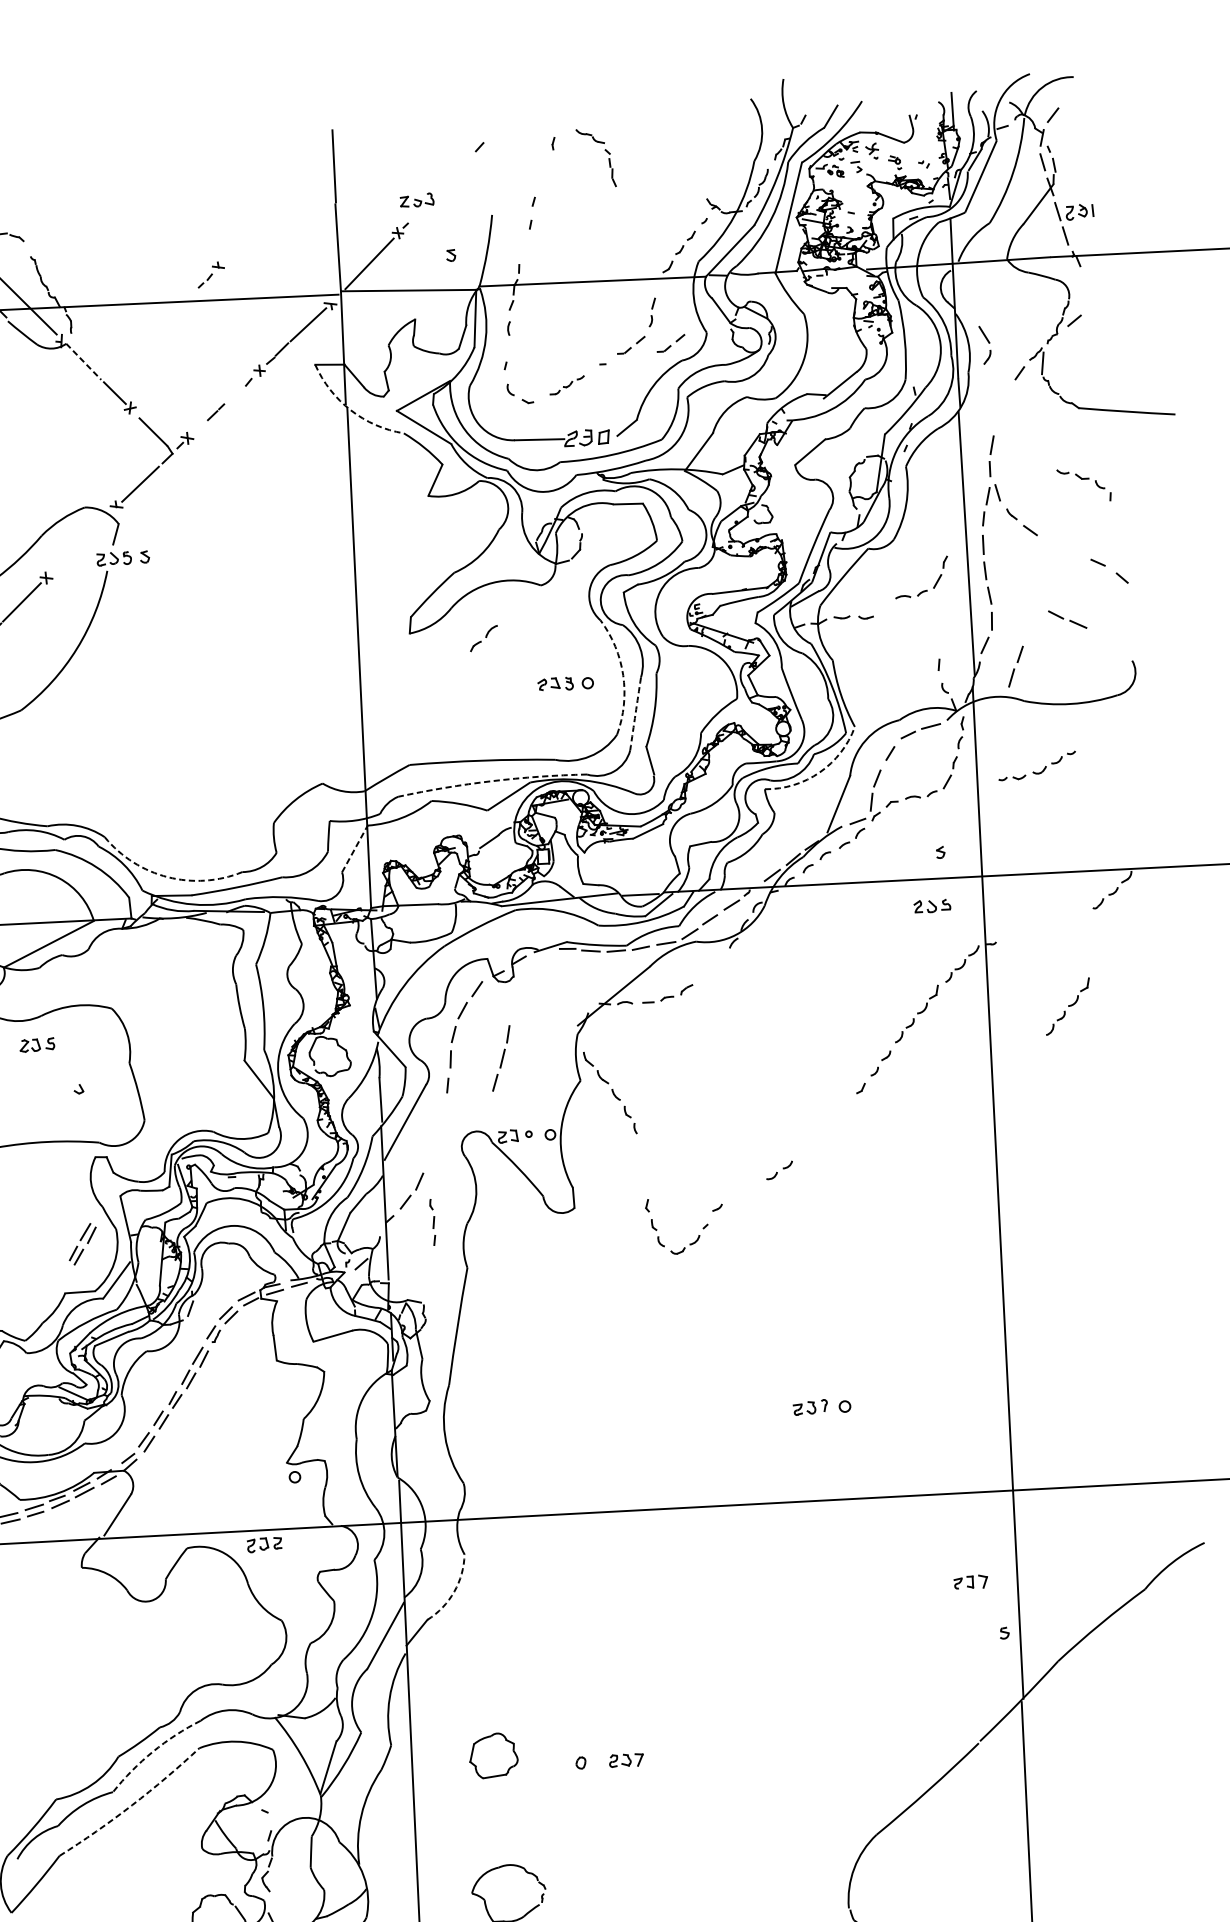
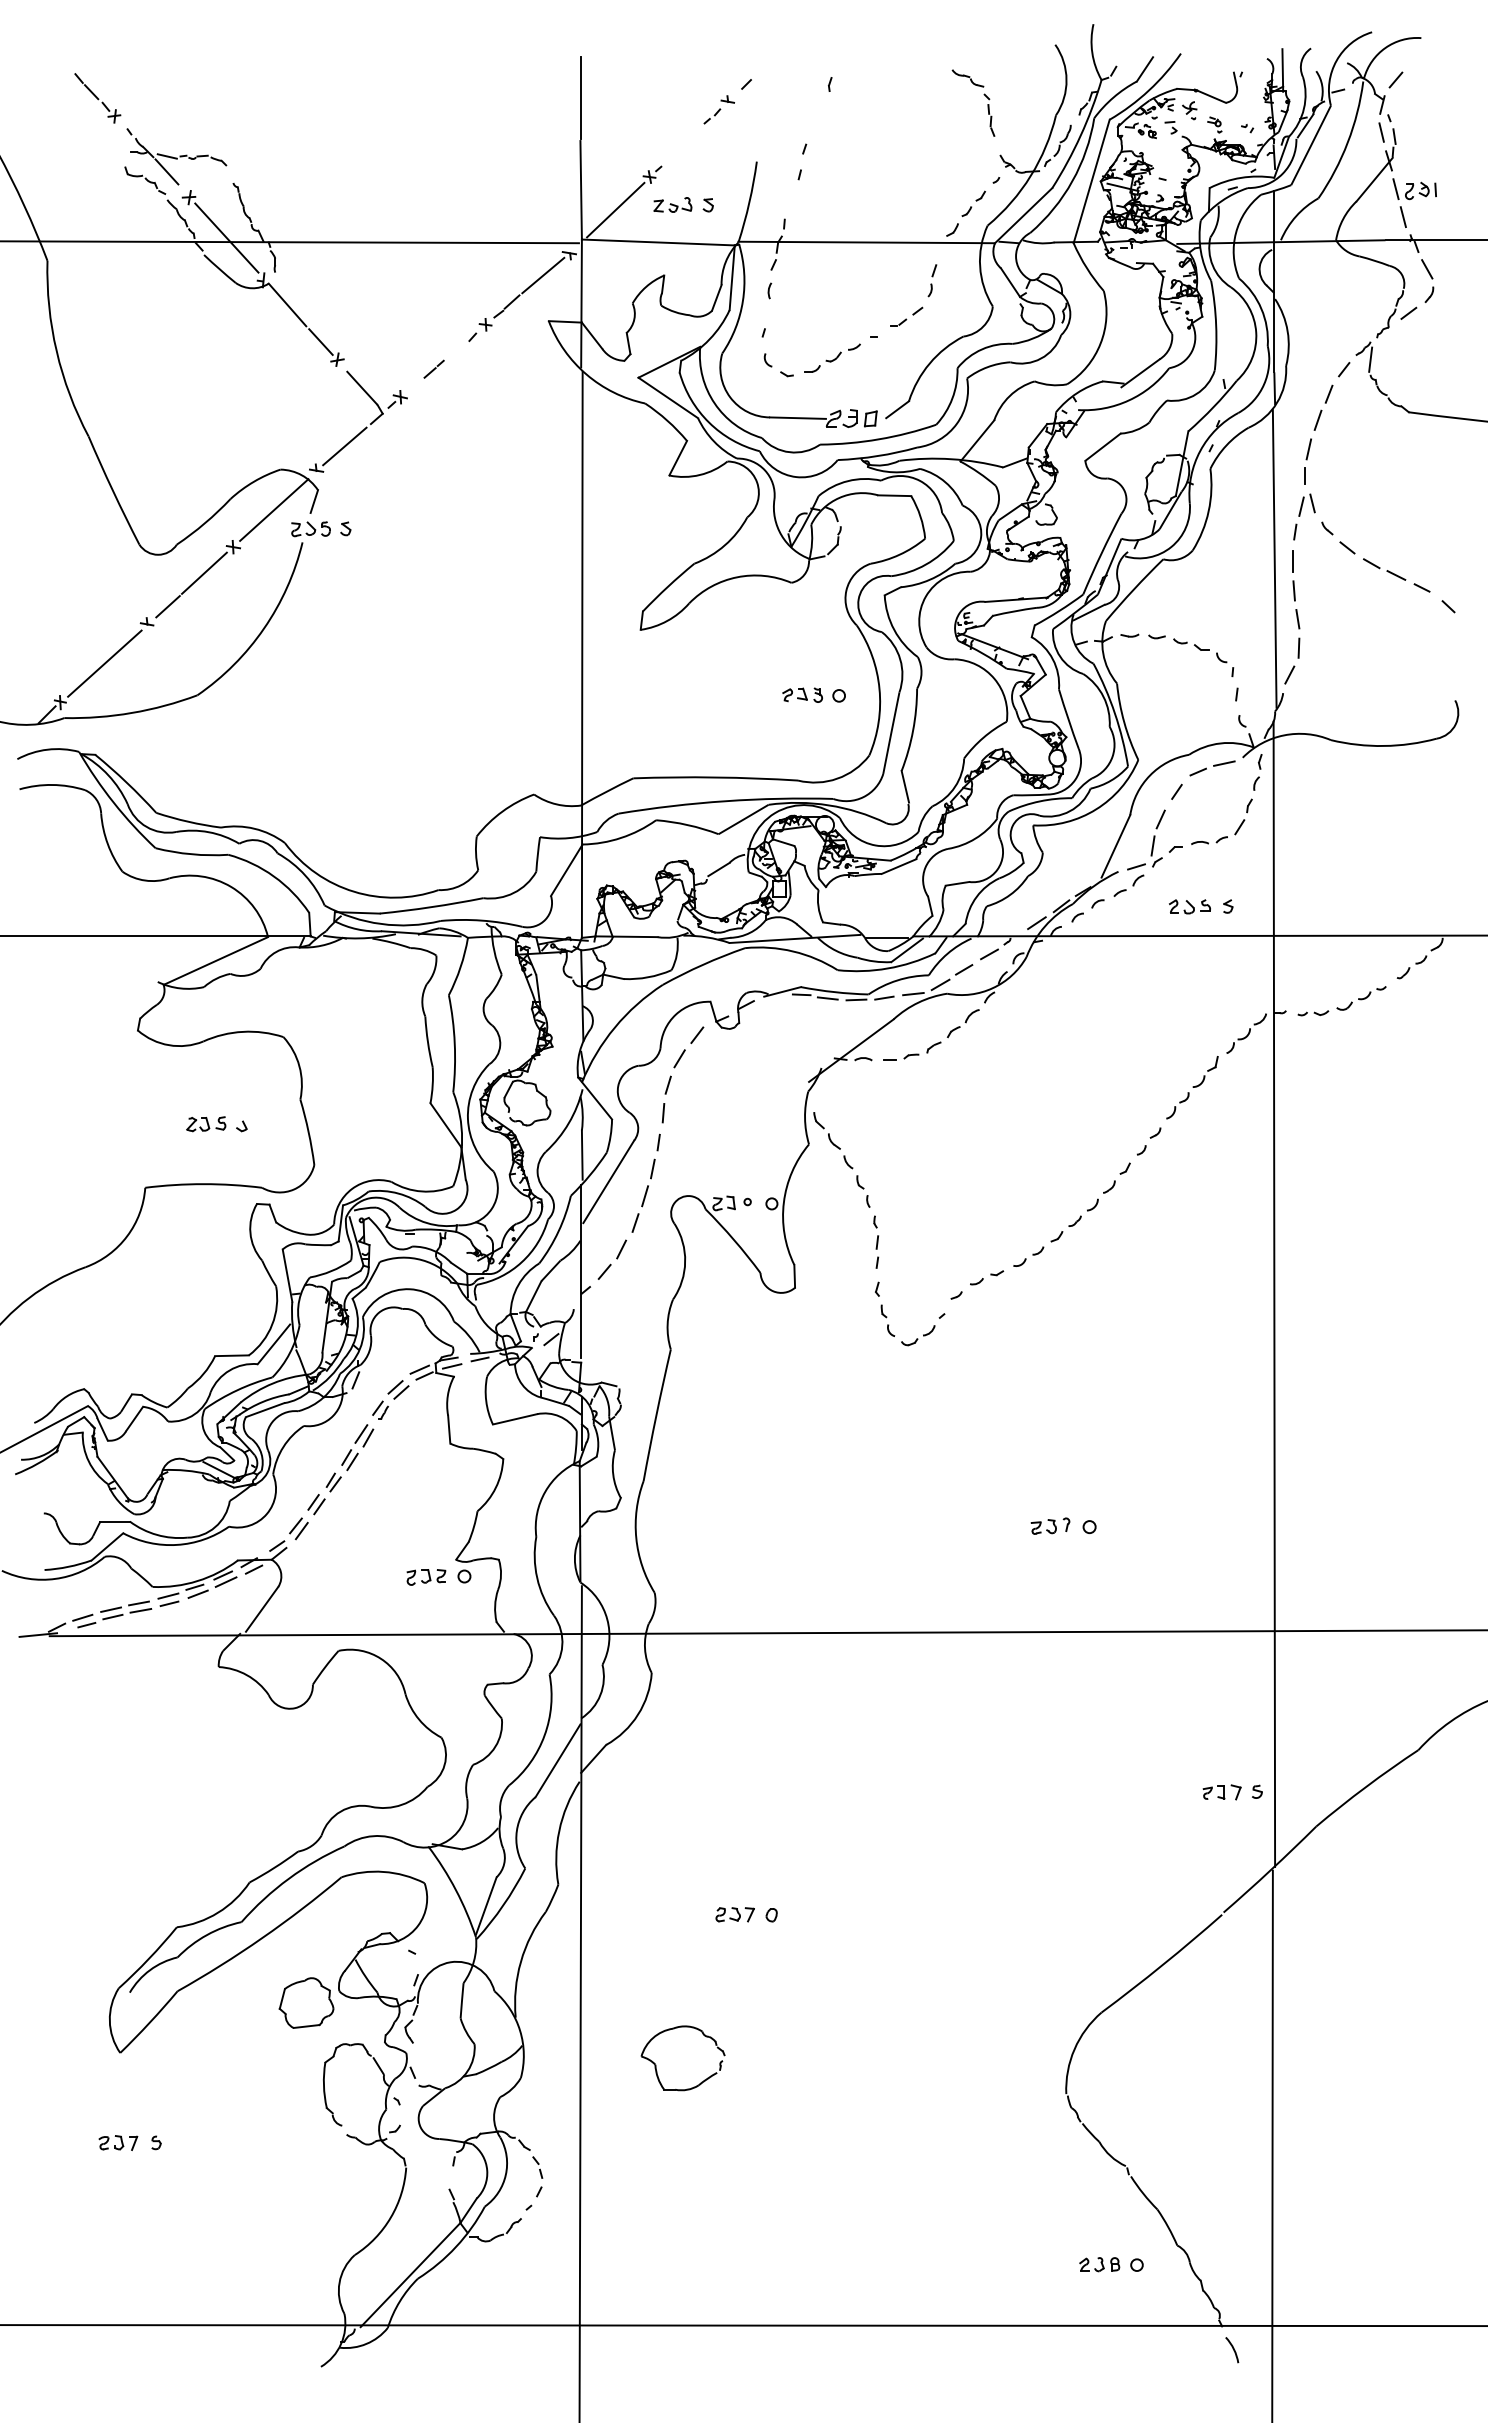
part: (604, 149) -> (983, 94), moved
part: (416, 199) -> (672, 204), moved
part: (210, 274) -> (718, 109), moved
part: (670, 343) -> (951, 316), removed
part: (985, 344) -> (1427, 280), moved
line: (83, 362) -> (287, 305), dashed -> solid
part: (567, 384) -> (832, 357), size x1.43
arc: (350, 410) -> (586, 374), dashed -> solid
part: (1083, 478) -> (1203, 650), moved
line: (81, 543) -> (274, 509), added
part: (924, 590) -> (1224, 609), removed
part: (1067, 619) -> (1384, 569), moved
part: (484, 638) -> (963, 1023), moved
part: (1015, 666) -> (1323, 407), moved
arc: (623, 674) -> (879, 688), dashed -> solid
arc: (635, 714) -> (891, 733), dashed -> solid
part: (1034, 771) -> (1338, 1007), moved
arc: (820, 772) -> (1096, 809), dashed -> solid
arc: (492, 781) -> (725, 801), dashed -> solid
line: (355, 848) -> (567, 869), dashed -> solid
arc: (168, 876) -> (354, 891), dashed -> solid
part: (931, 906) -> (1189, 906), moved
part: (1067, 1006) -> (1363, 1087), removed
part: (37, 1045) -> (206, 1124), moved
part: (501, 1058) -> (643, 1195), moved
part: (825, 1128) -> (1082, 1211), added
part: (744, 1190) -> (987, 1277), added
part: (433, 1221) -> (876, 1241), moved
part: (82, 1244) -> (237, 1301), removed
part: (264, 1545) -> (426, 1577), moved
part: (970, 1582) -> (1221, 1792), moved
arc: (454, 1591) -> (638, 1714), dashed -> solid
arc: (152, 1751) -> (288, 1878), dashed -> solid
part: (493, 1755) -> (306, 2002), moved
part: (625, 1760) -> (734, 1914), moved
arc: (132, 1805) -> (262, 1938), dashed -> solid

